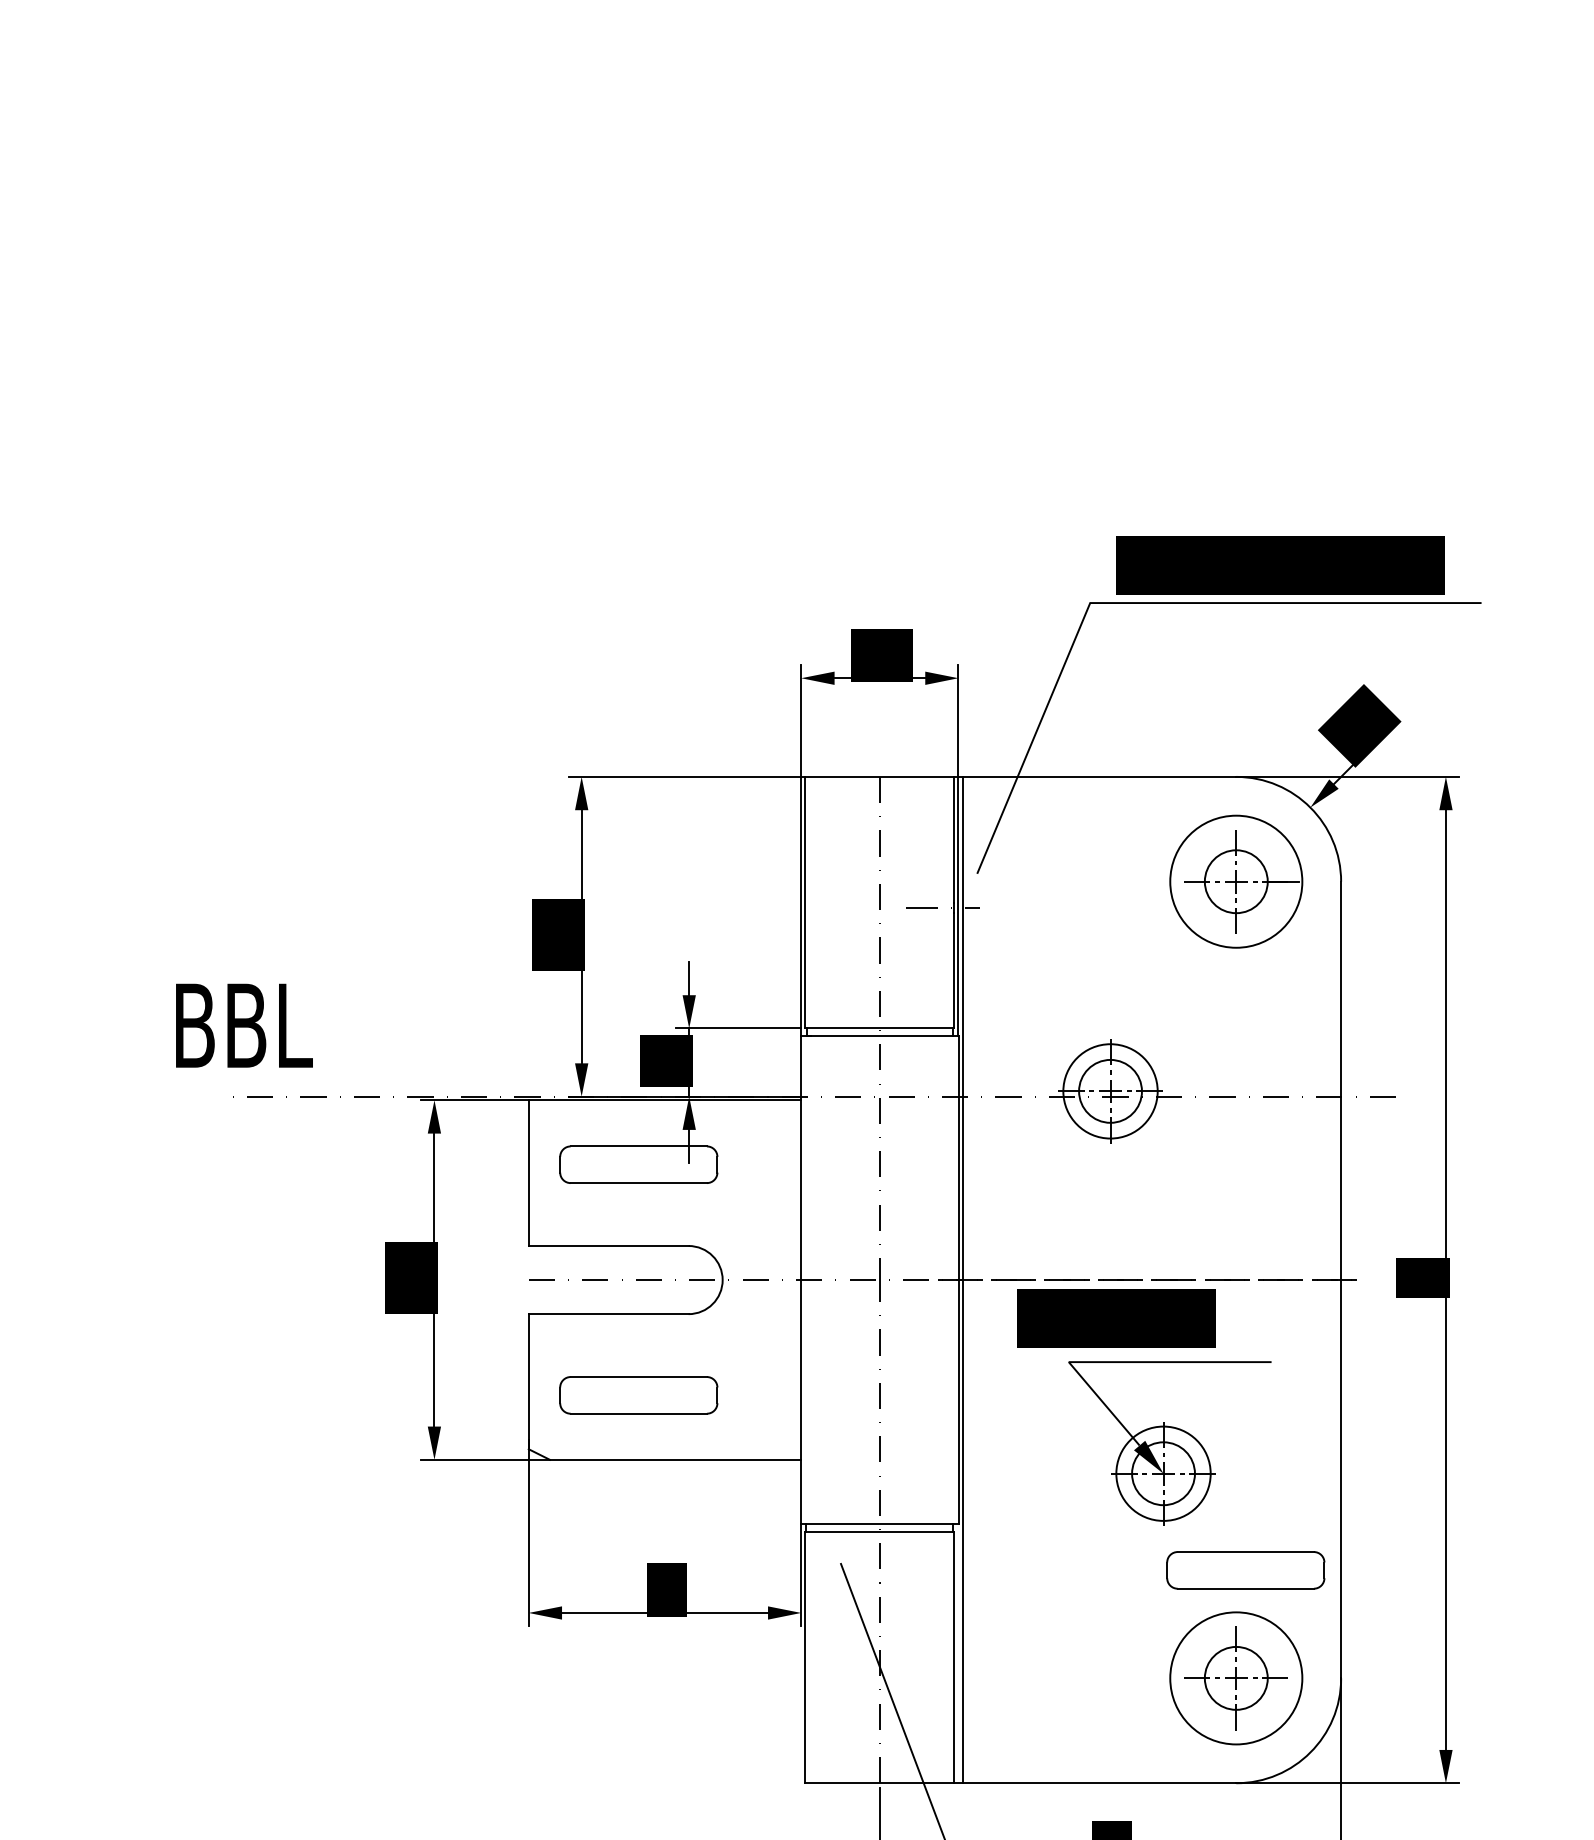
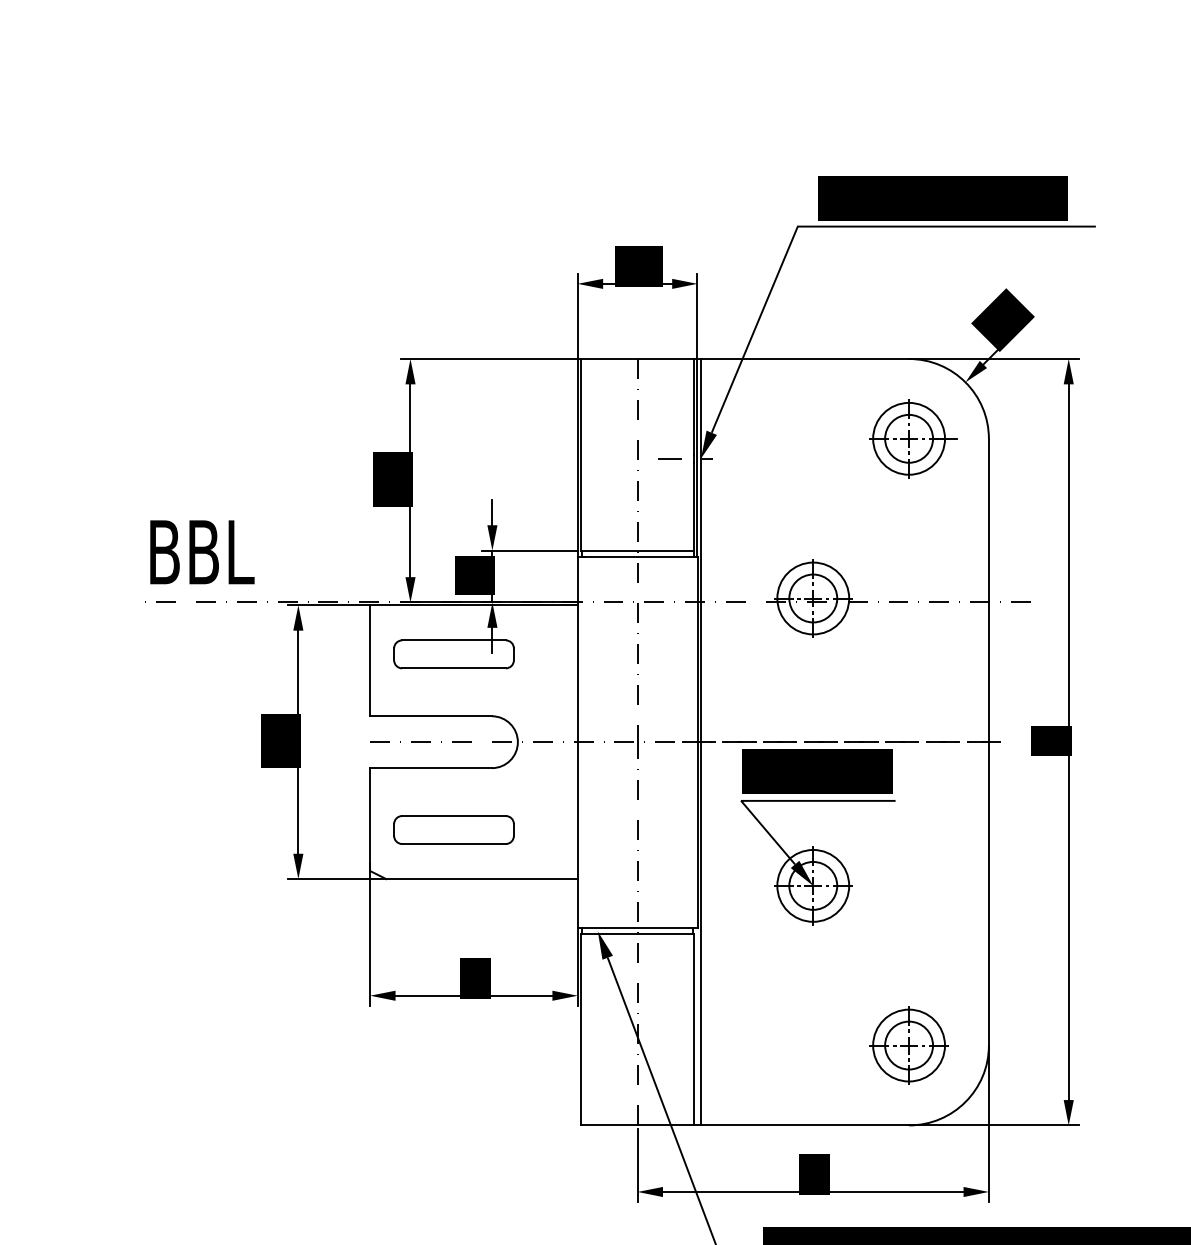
circle: (1236, 881) -> (909, 438), size x0.71
fill: (973, 888) -> (708, 443), added
text: (244, 1025) -> (202, 552), moved
part: (1169, 1443) -> (817, 862), moved
fill: (837, 1546) -> (605, 945), added
part: (1245, 1570) -> (916, 963), removed
circle: (1236, 1678) -> (909, 1045), size x0.71

